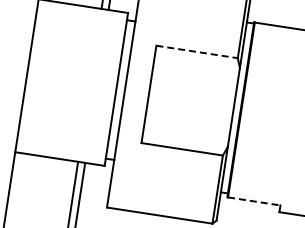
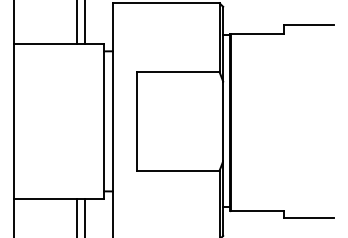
line: (197, 52) -> (178, 72), dashed -> solid
line: (255, 201) -> (258, 211), dashed -> solid

